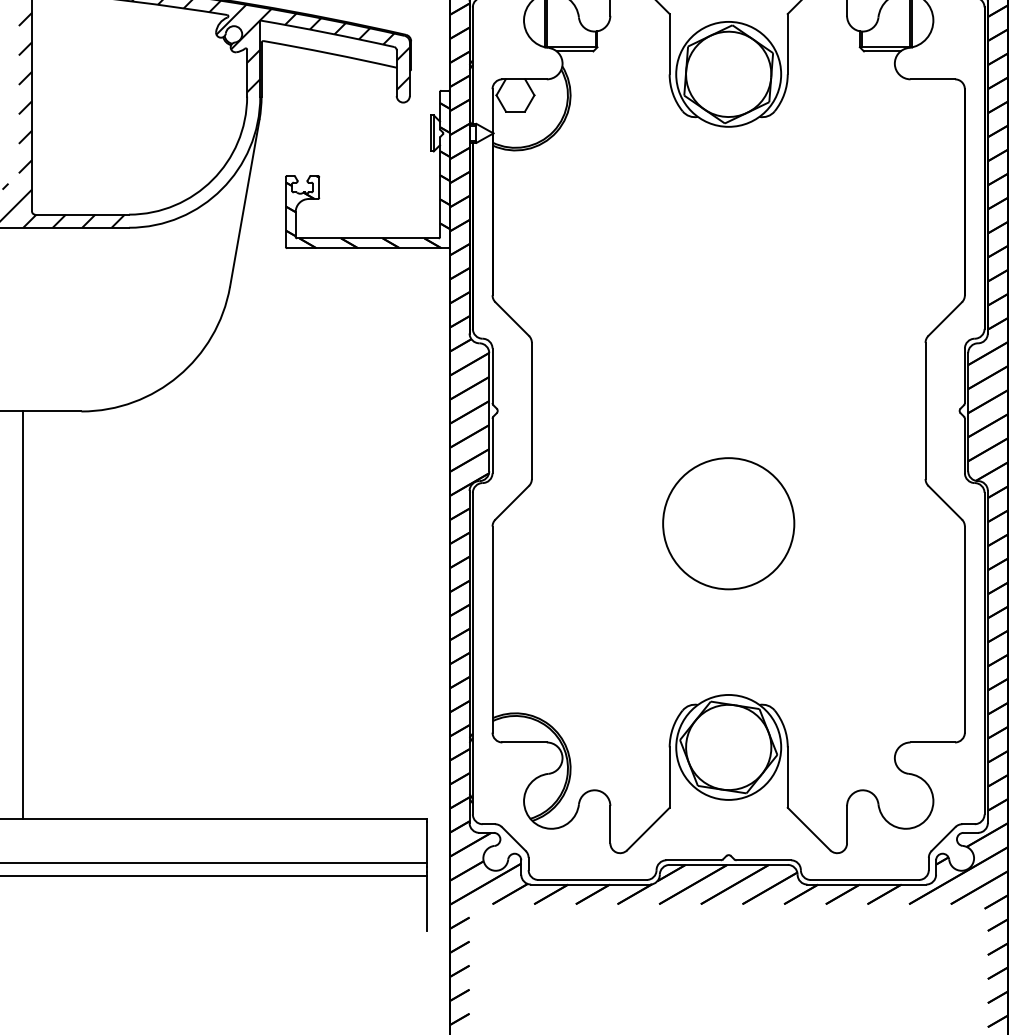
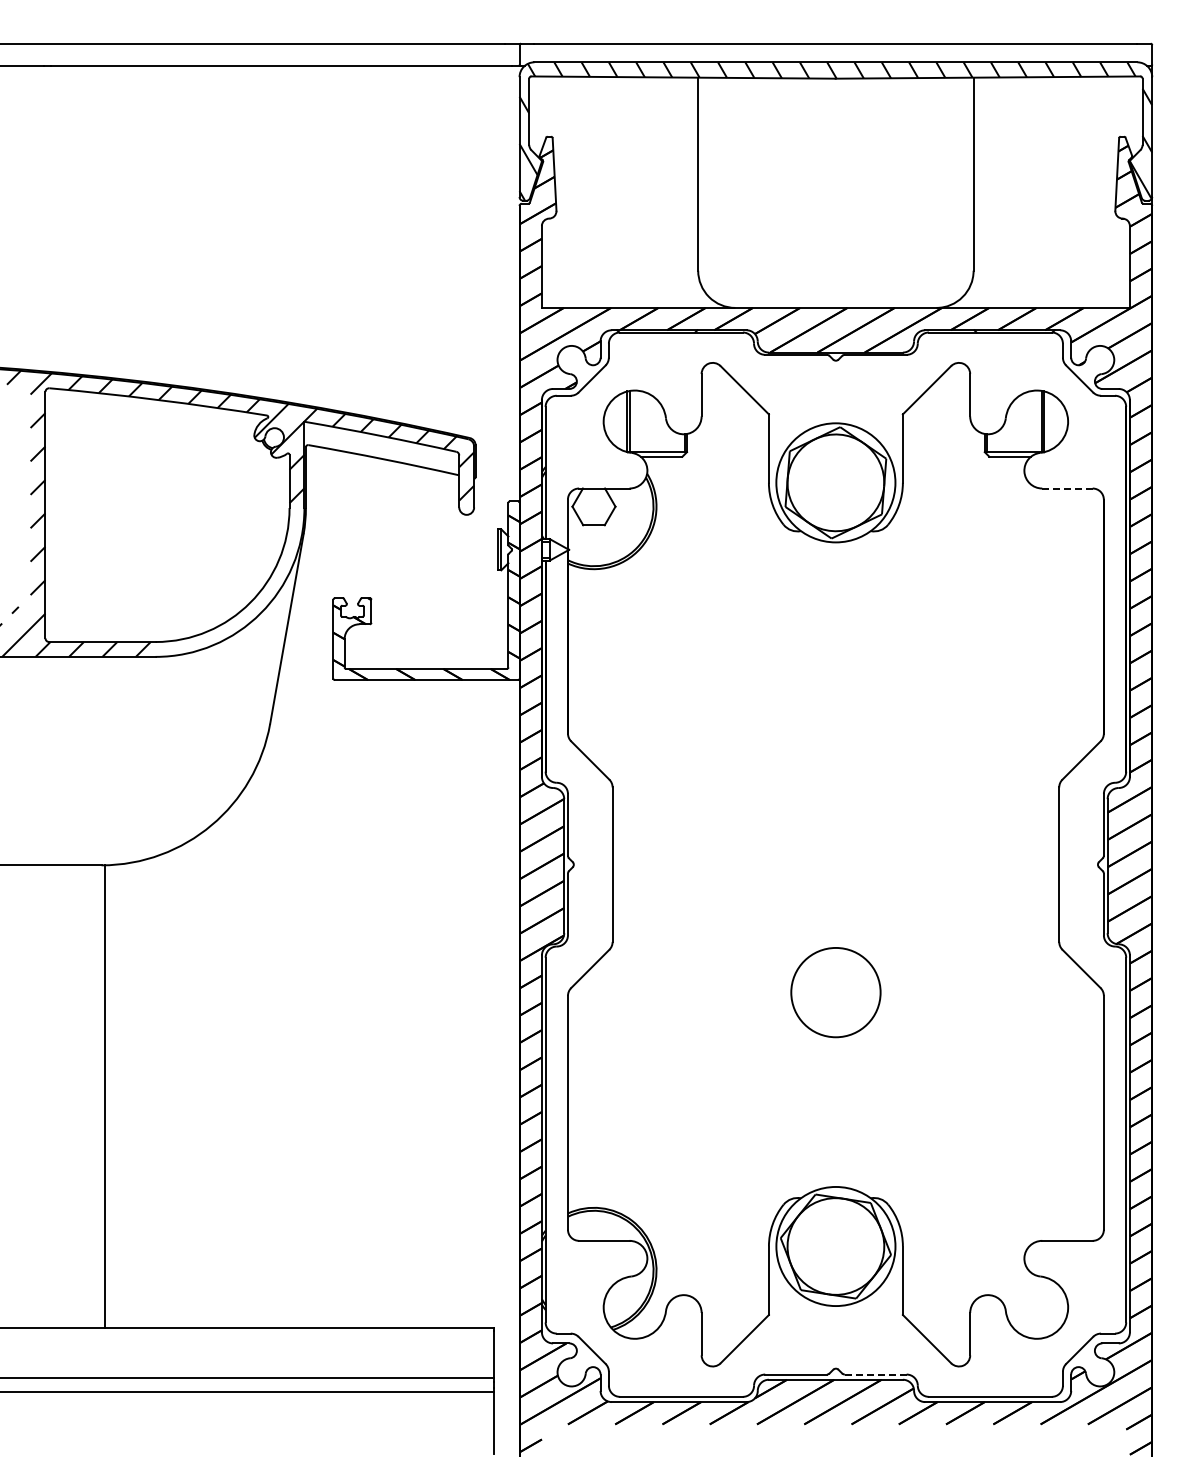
line: (932, 79) -> (1067, 488), solid -> dashed
circle: (728, 523) -> (835, 992), size x0.6
line: (23, 615) -> (104, 1096), moved
line: (763, 860) -> (875, 1374), solid -> dashed

